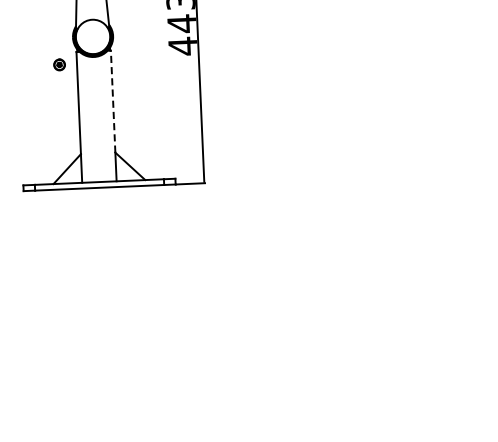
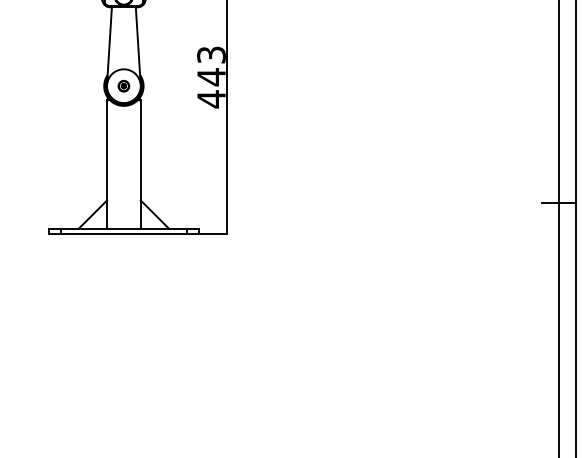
part: (59, 65) -> (123, 86), moved
line: (112, 100) -> (140, 149), dashed -> solid

